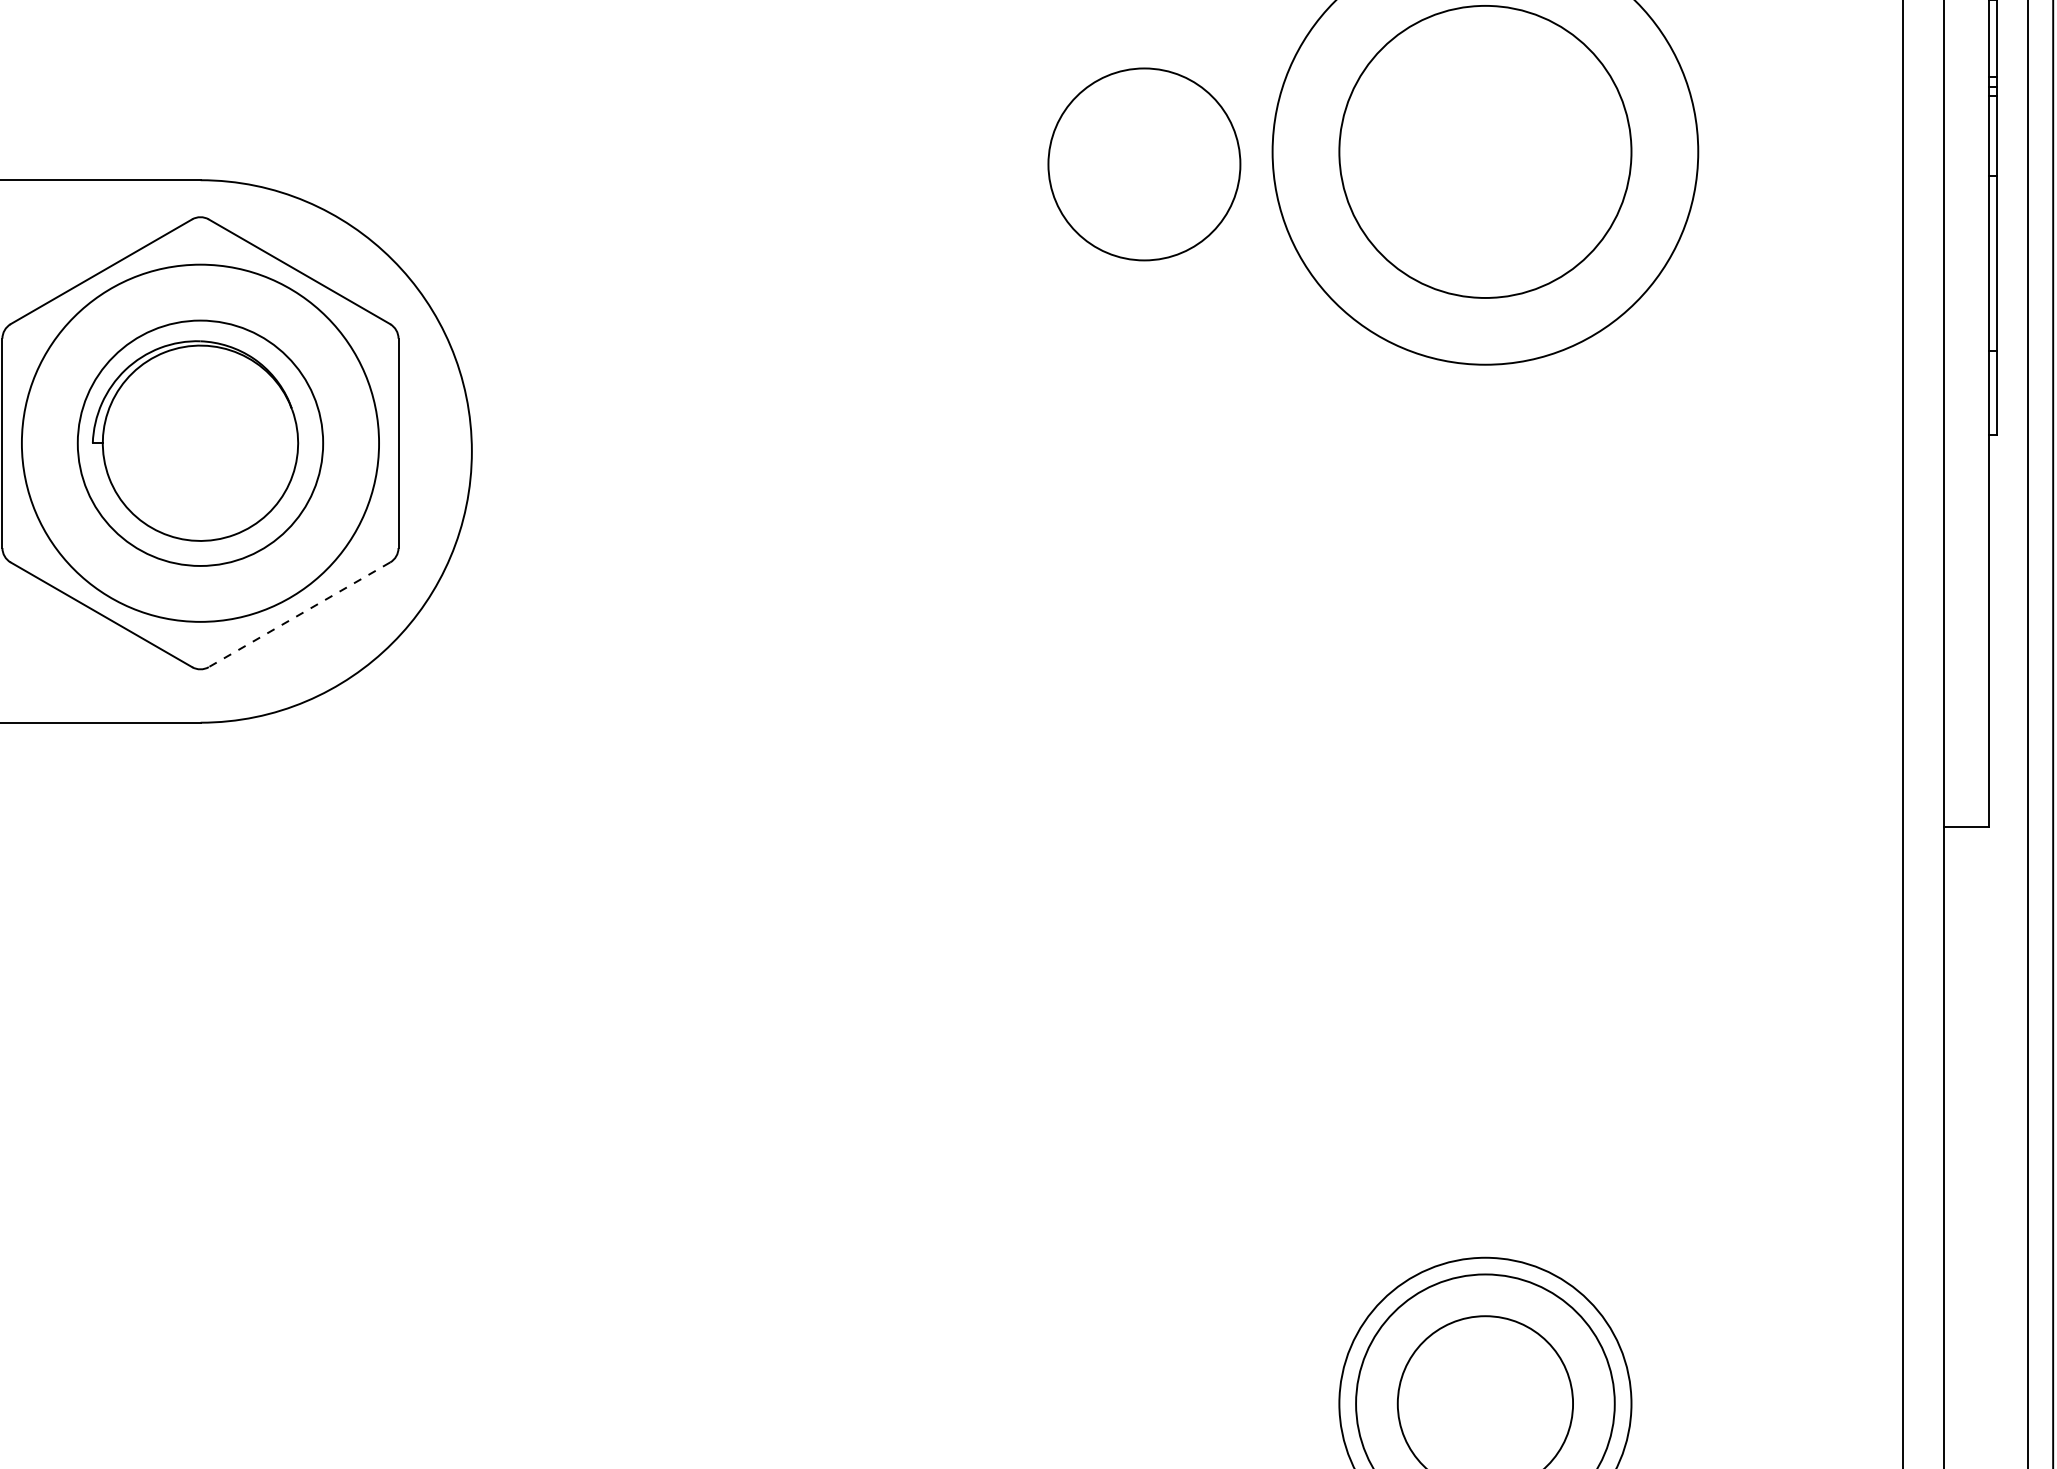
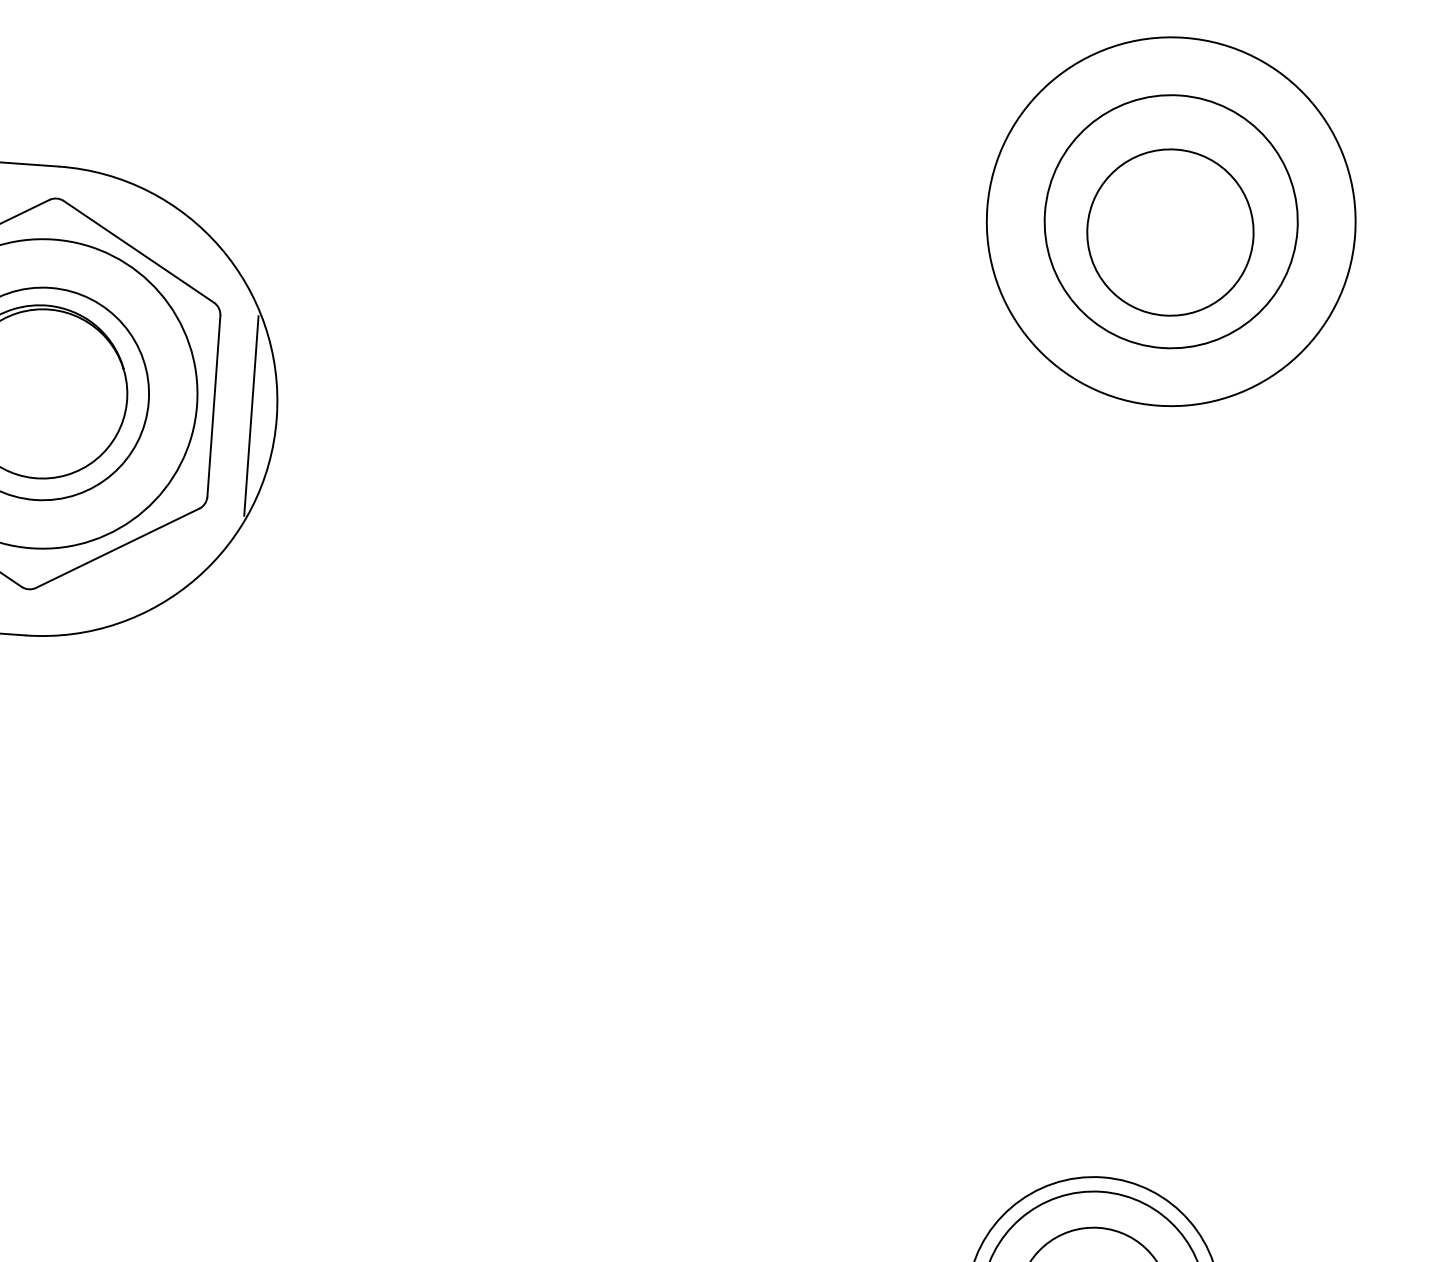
circle: (1144, 164) -> (1170, 232), moved
line: (442, 451) -> (251, 416), added
line: (299, 614) -> (117, 548), dashed -> solid

